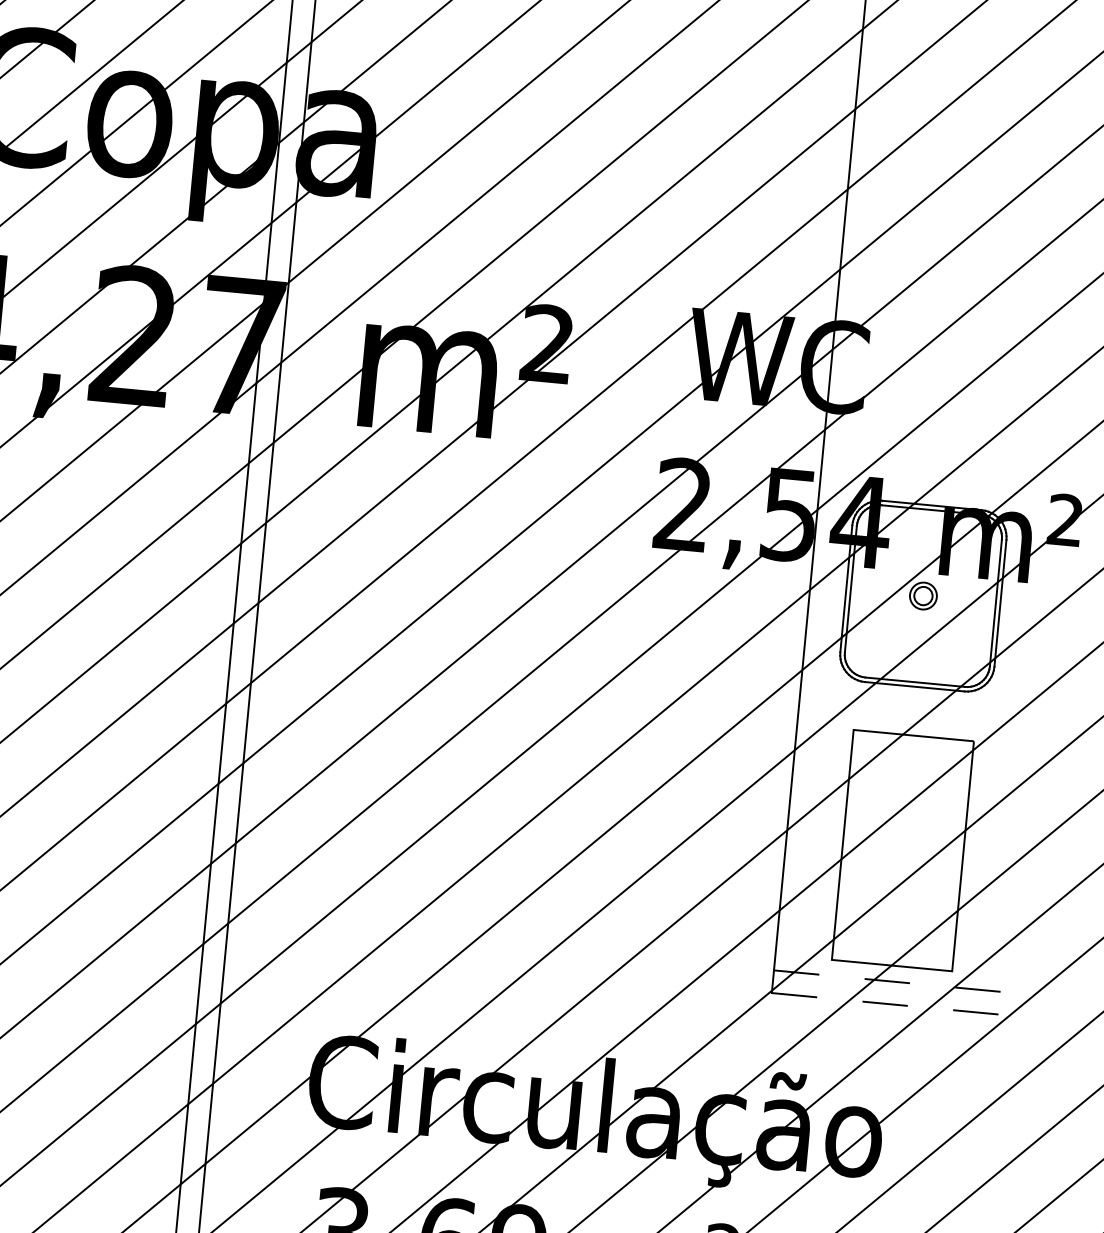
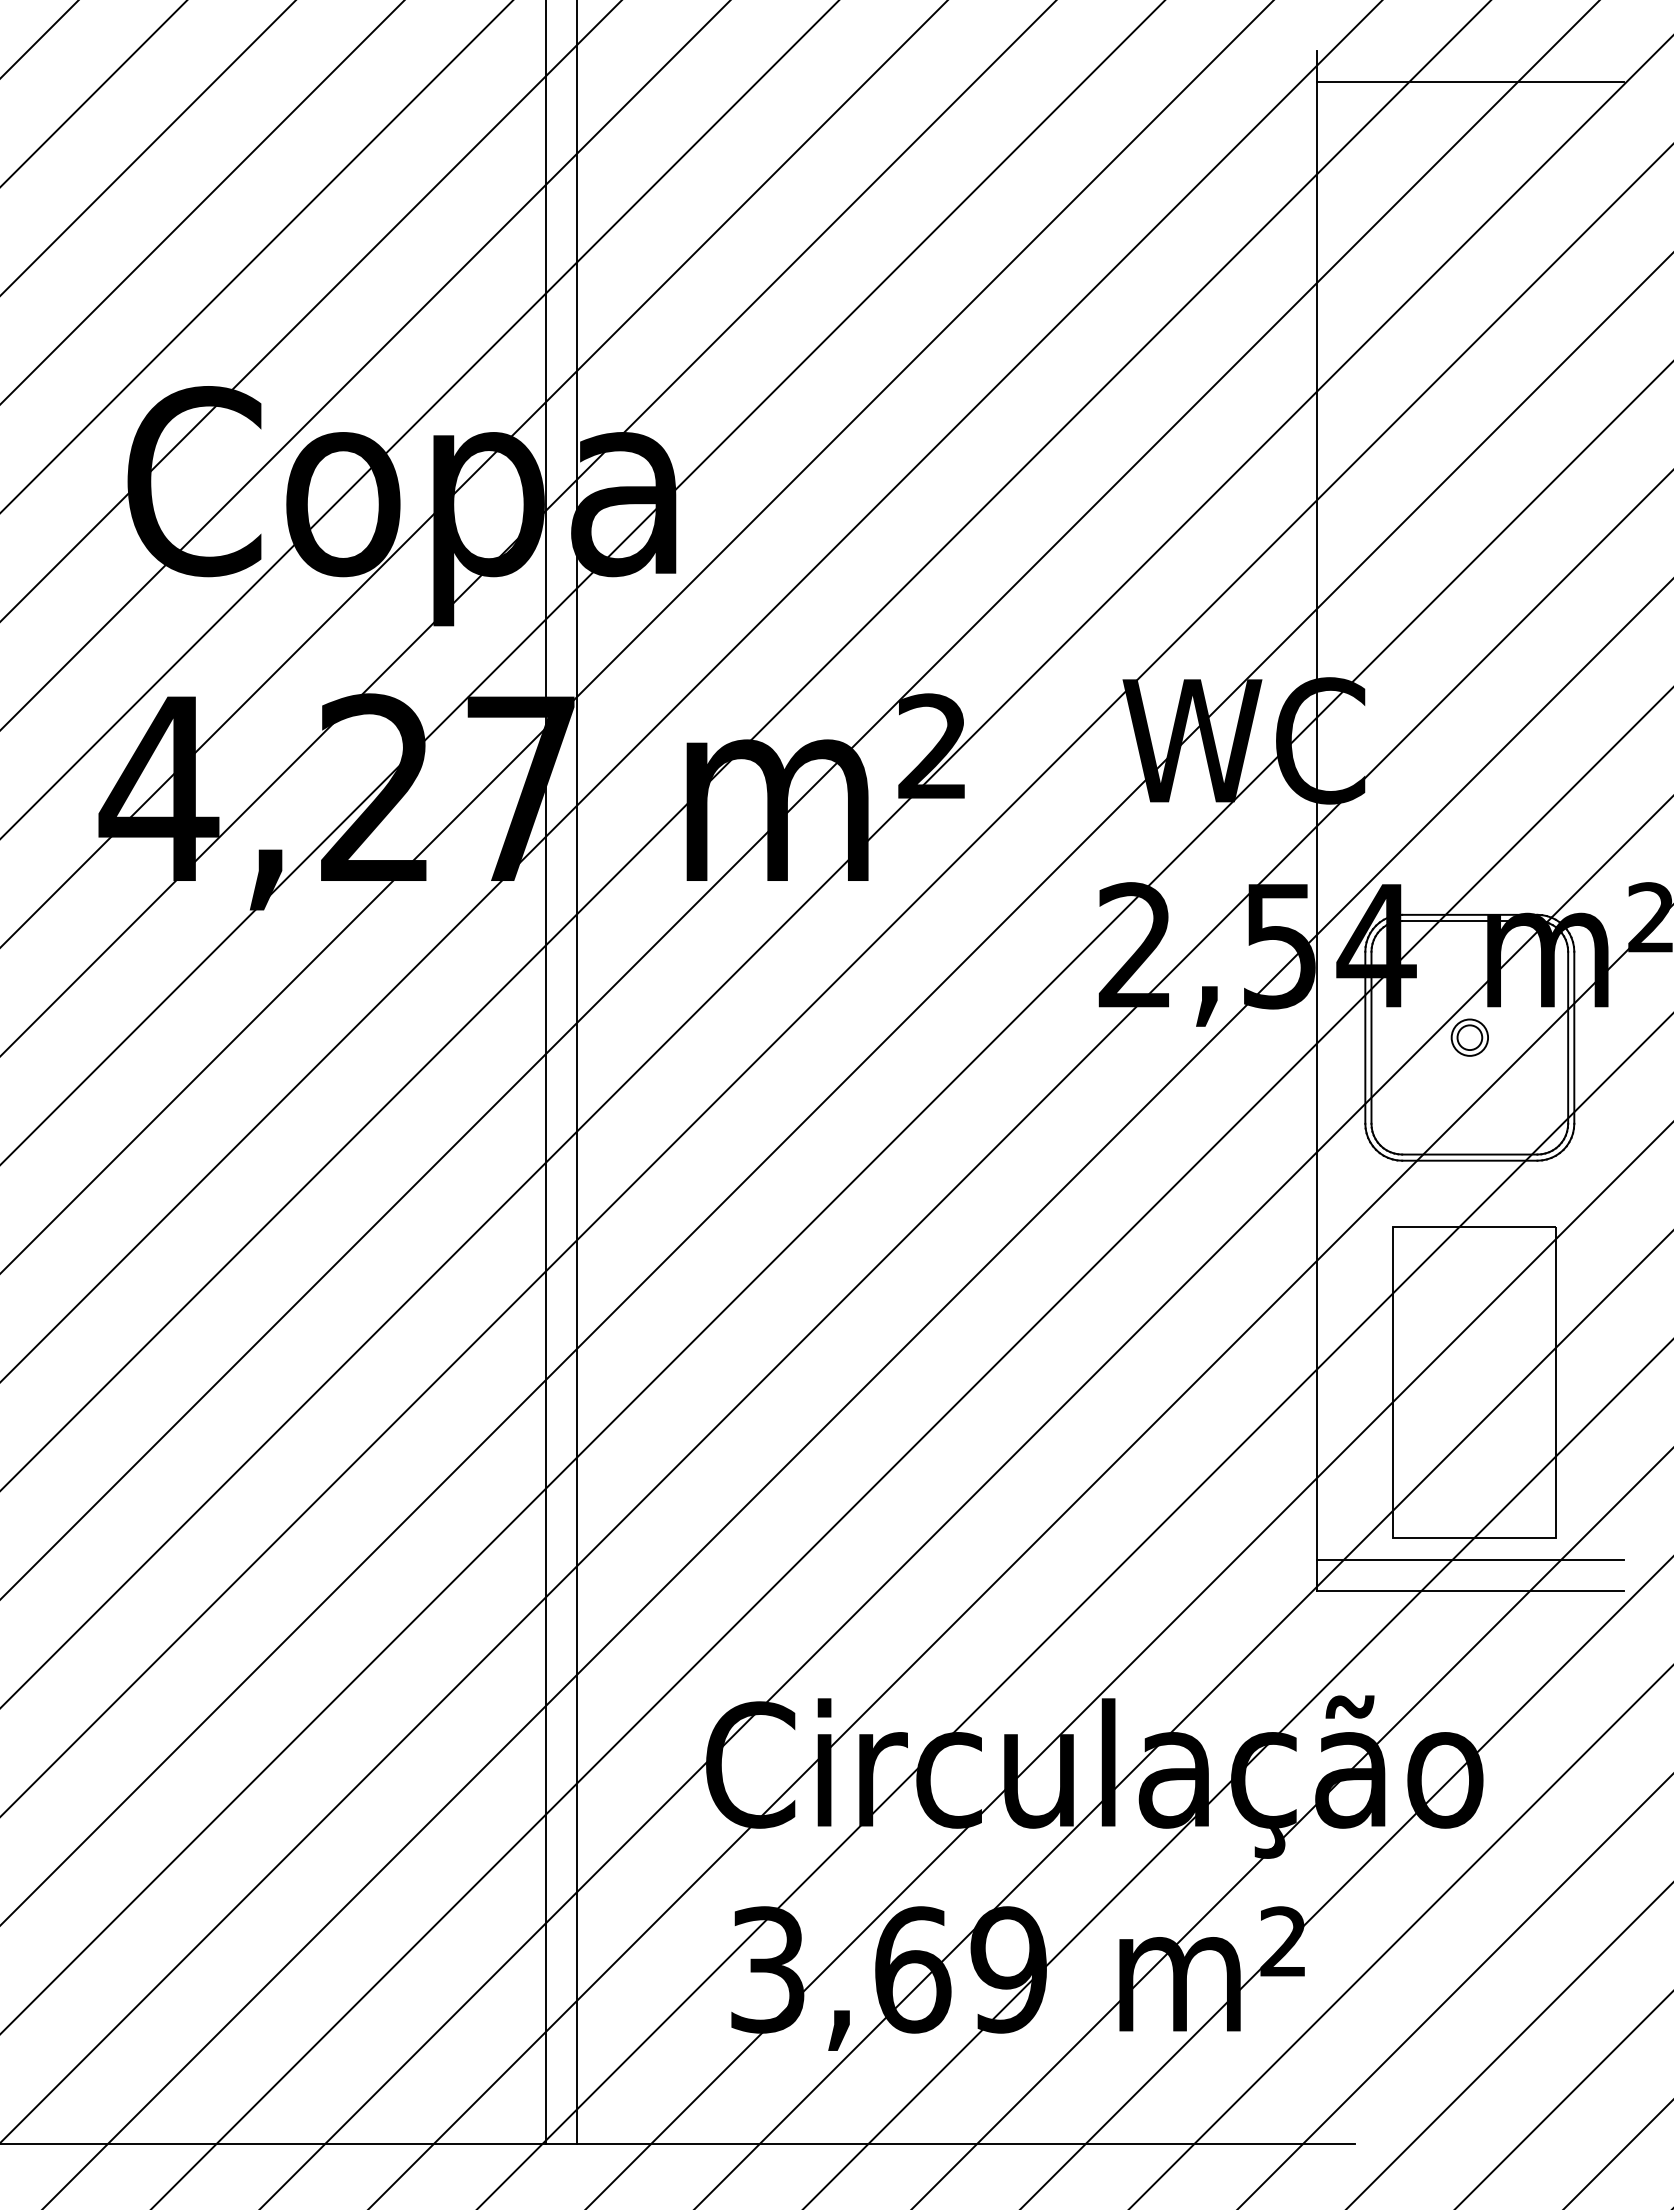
line: (887, 980) -> (1470, 1559), dashed -> solid
line: (885, 1003) -> (1470, 1590), dashed -> solid

